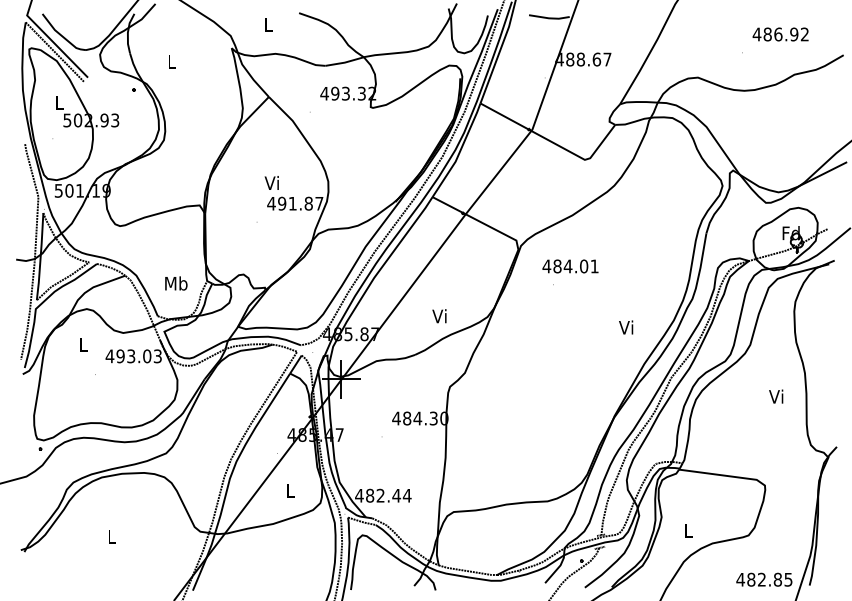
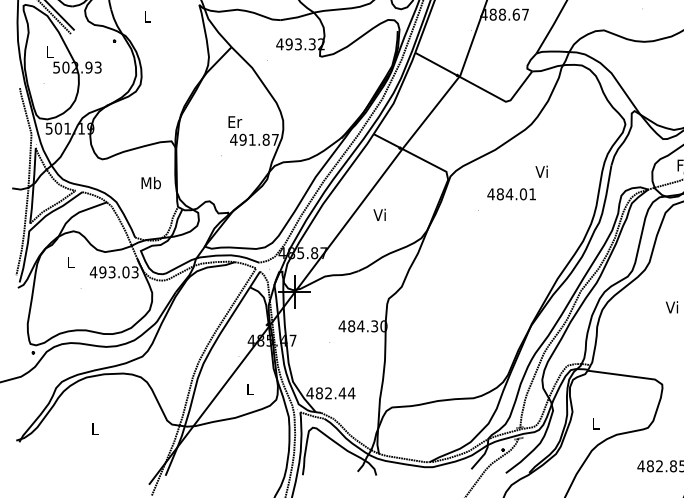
text: (272, 182) -> (234, 121), Vi -> Er
text: (570, 266) -> (511, 194), moved
text: (176, 283) -> (151, 183), moved
text: (439, 316) -> (379, 215), moved
text: (626, 327) -> (542, 171), moved

